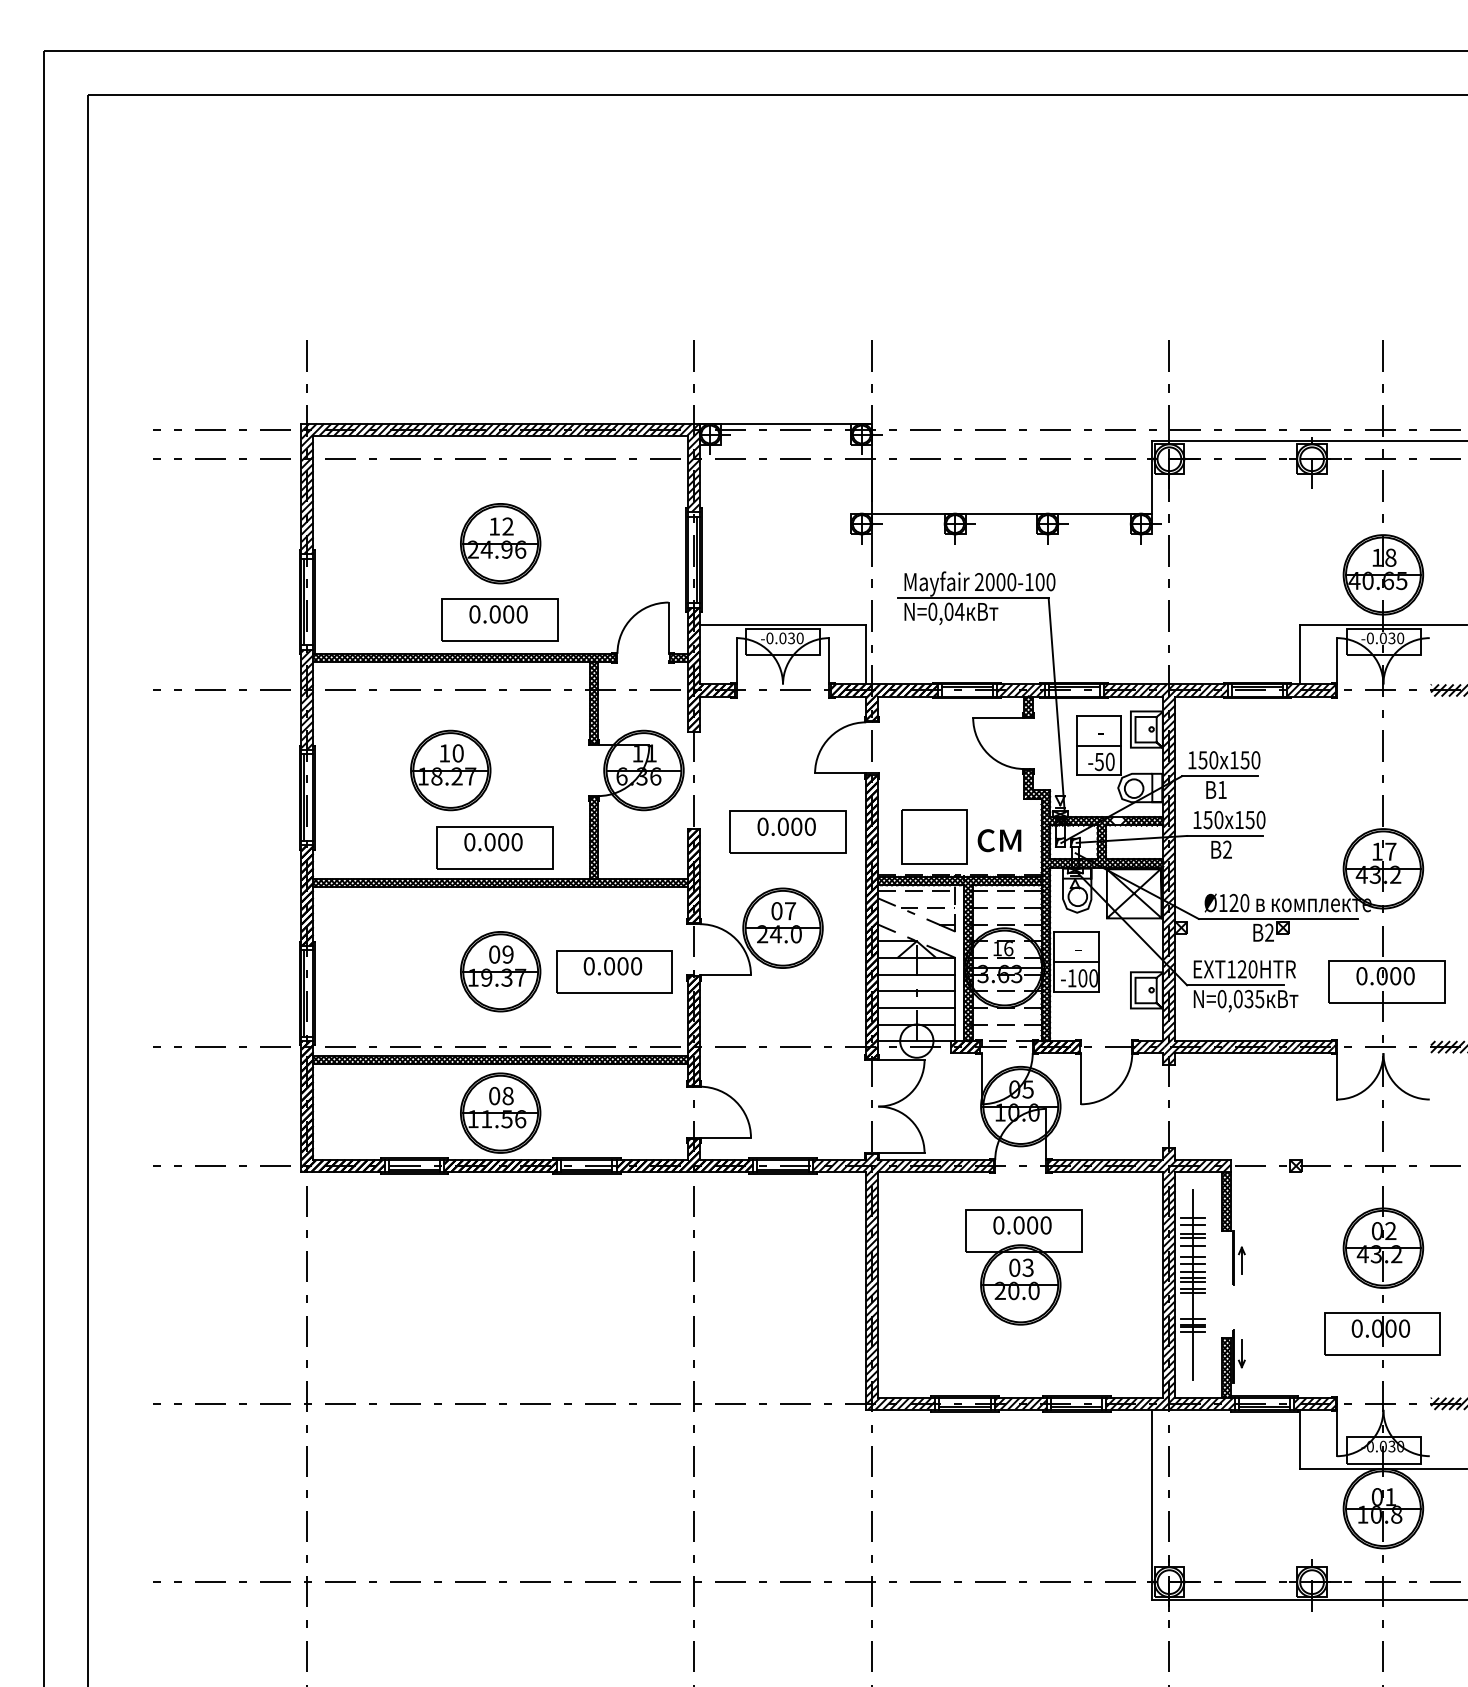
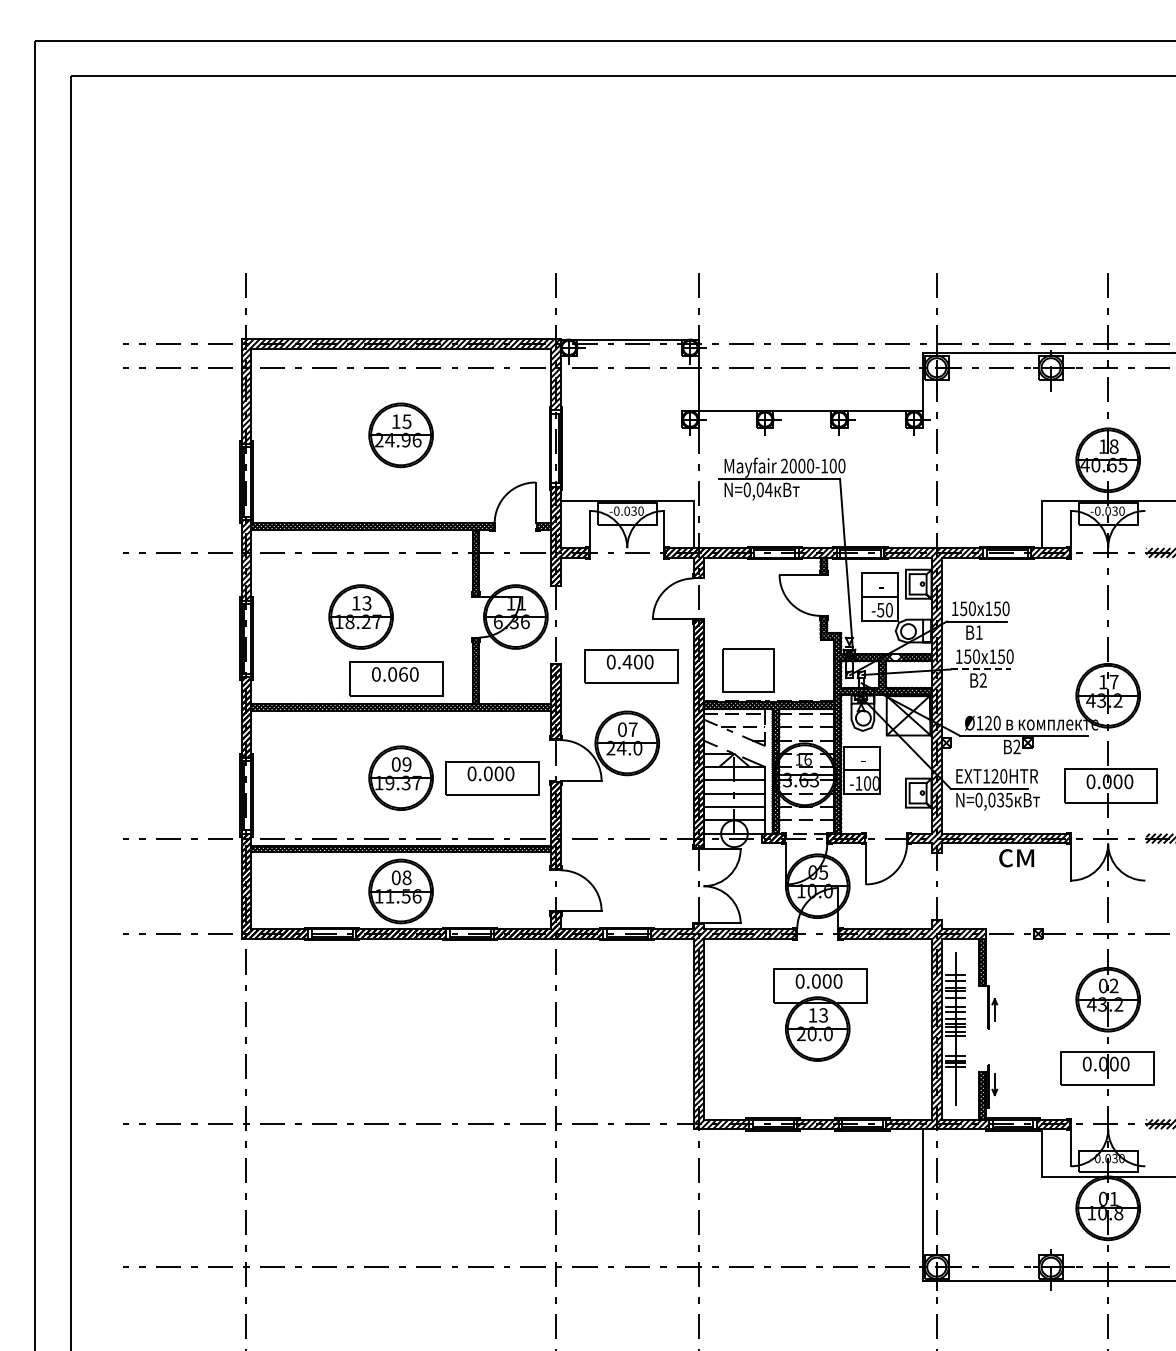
text: (507, 526) -> (406, 421), 12 -> 15
part: (499, 620) -> (400, 496), removed
text: (457, 753) -> (366, 603), 10 -> 13
text: (783, 826) -> (627, 661), 0.000 -> 0.400
line: (1225, 836) -> (981, 669), solid -> dashed
text: (999, 841) -> (1016, 858), moved
text: (503, 842) -> (403, 674), 0.000 -> 0.060
text: (1014, 1267) -> (812, 1015), 03 -> 13

